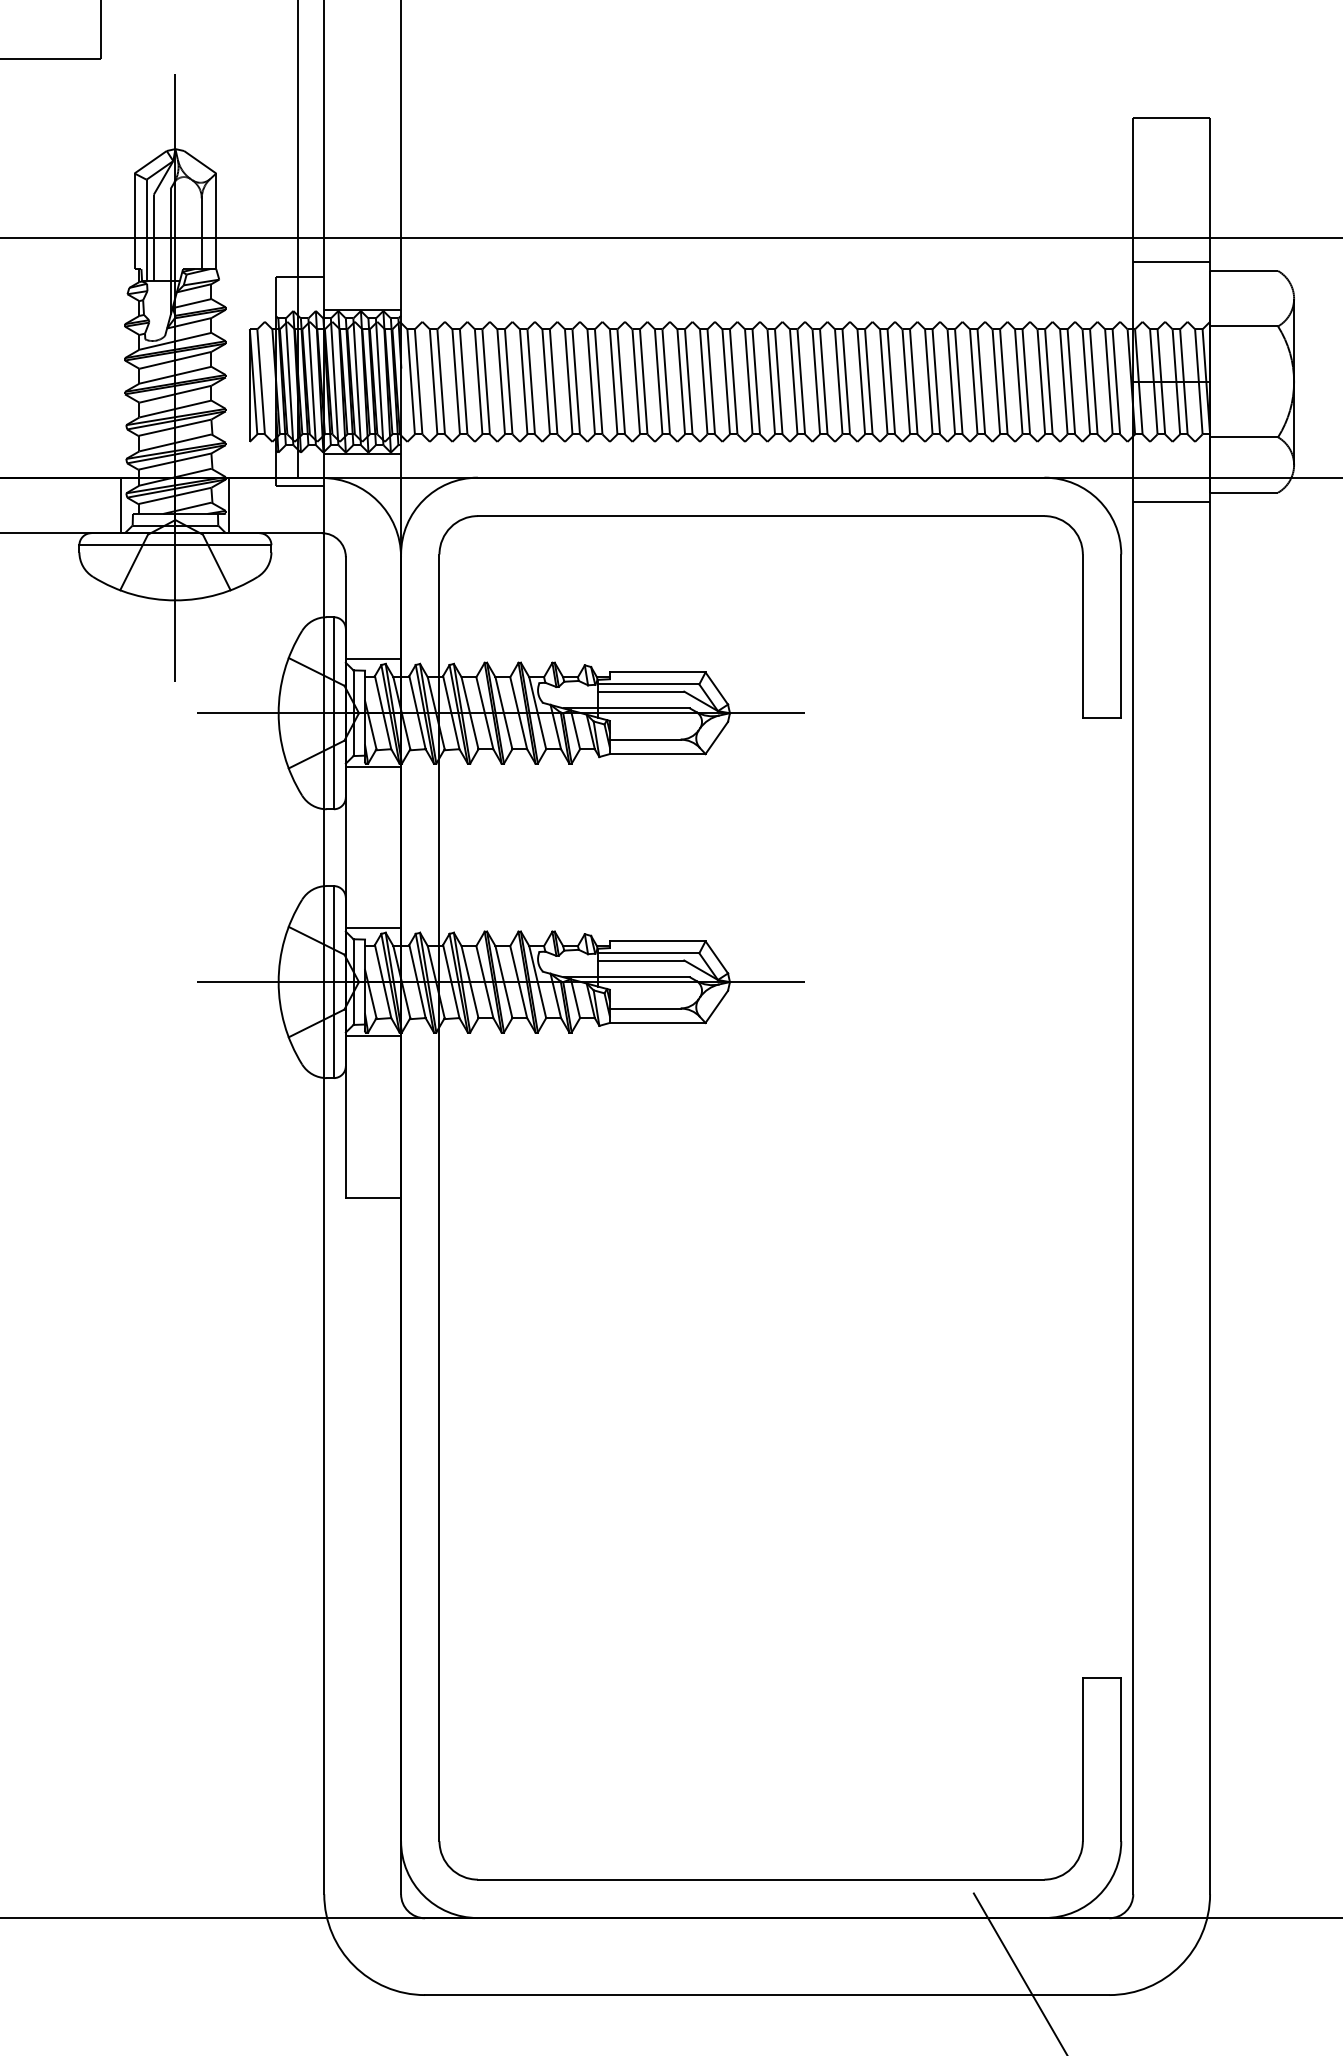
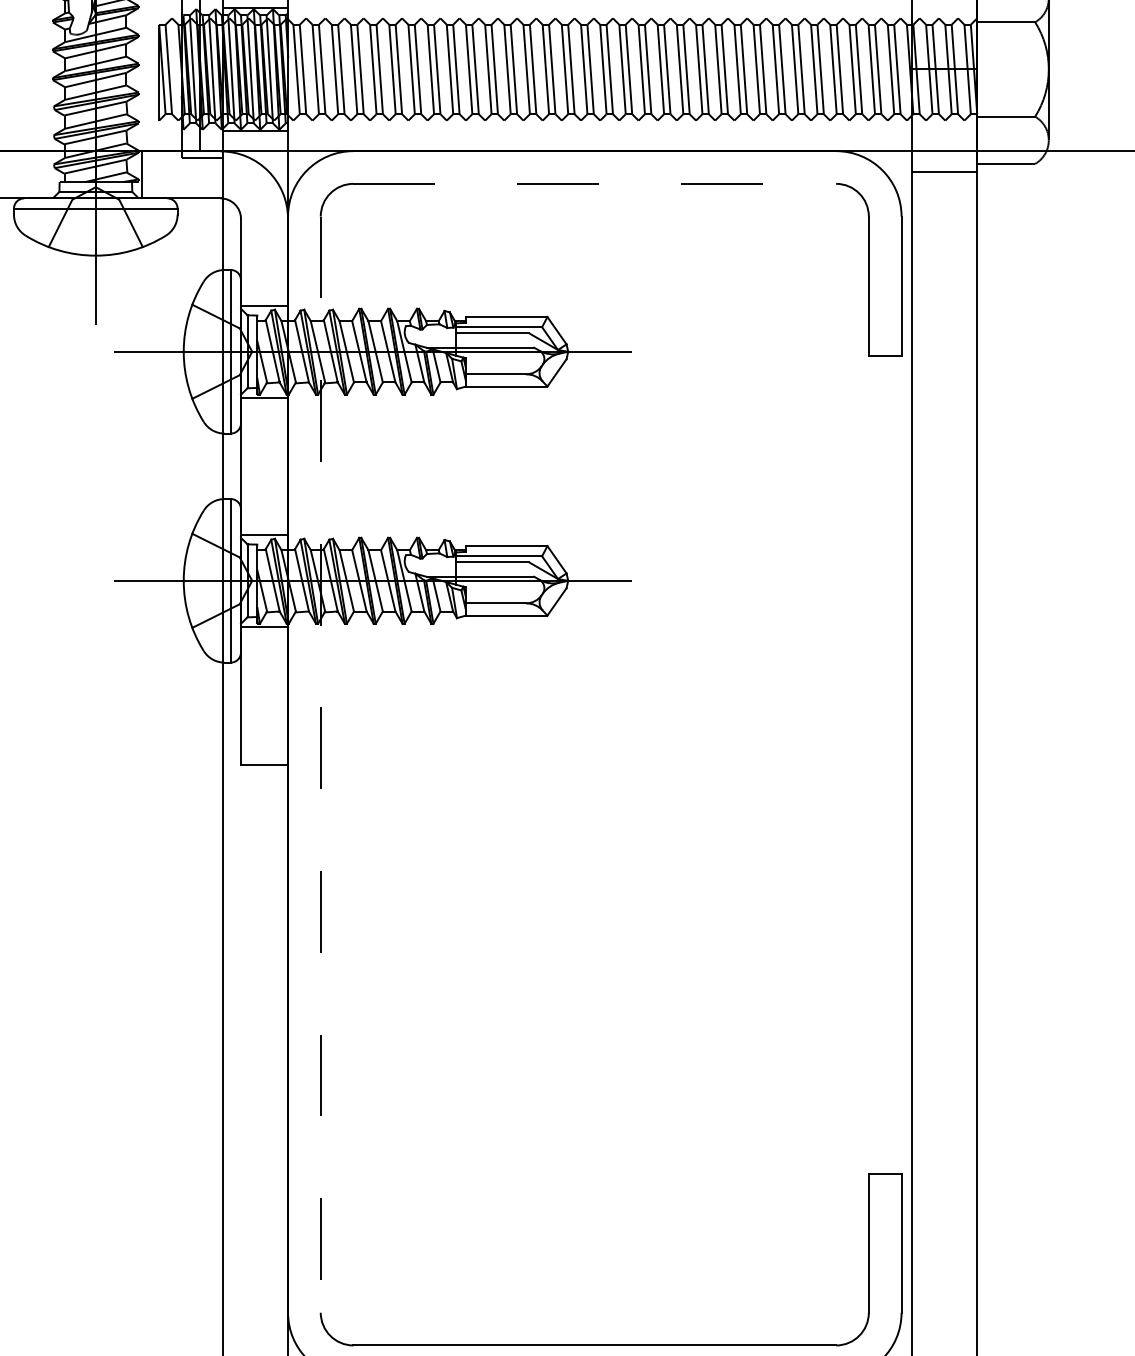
line: (121, 505) -> (49, 174), removed
line: (761, 516) -> (595, 184), solid -> dashed
line: (439, 1198) -> (320, 765), solid -> dashed

